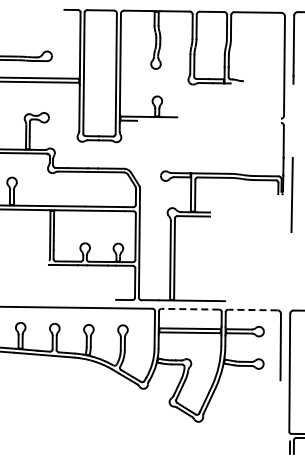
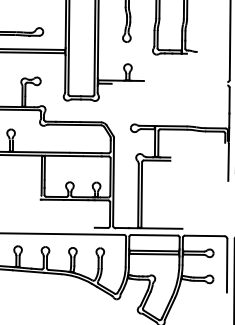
line: (282, 218) -> (228, 162), added
line: (190, 309) -> (154, 235), dashed -> solid
line: (252, 310) -> (204, 236), dashed -> solid

